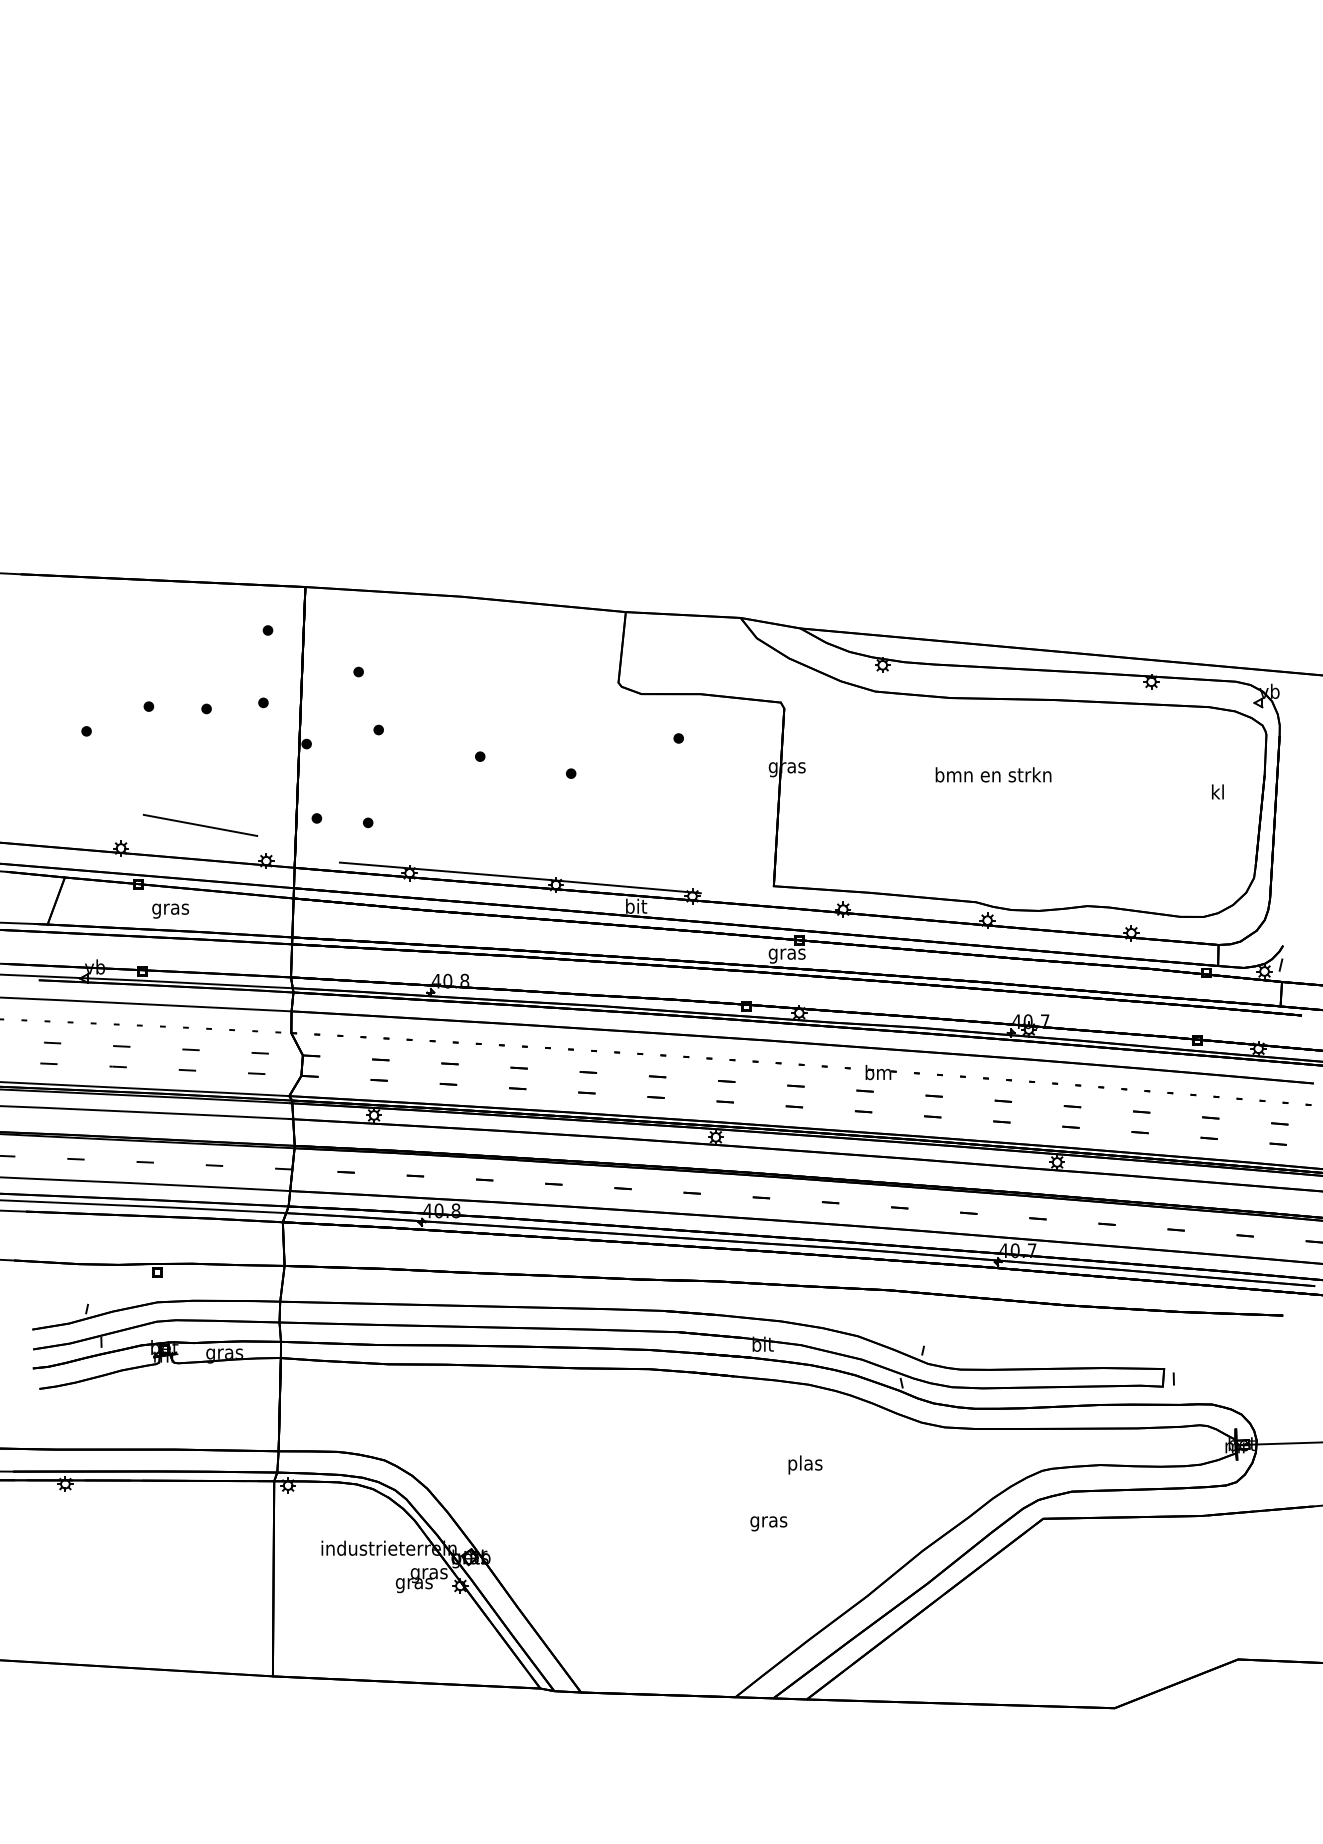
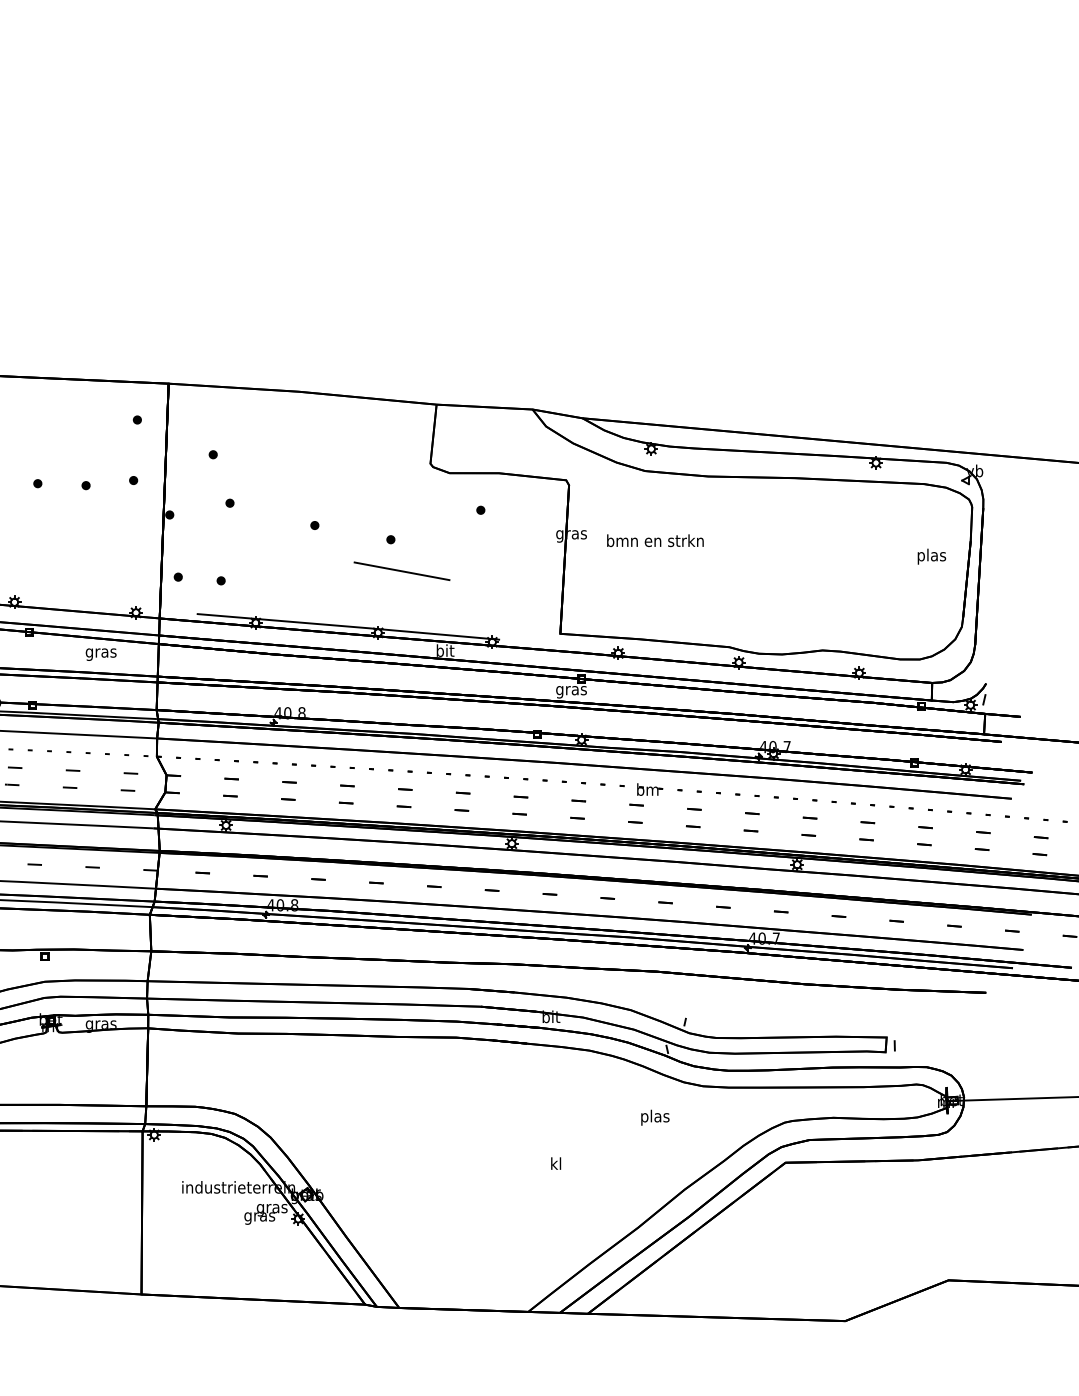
text: (993, 774) -> (655, 540), moved
text: (1218, 793) -> (932, 556), kl -> plas
line: (200, 824) -> (402, 570), moved
text: (170, 910) -> (101, 654), moved
text: (805, 1464) -> (655, 1117), moved
text: (768, 1521) -> (555, 1164), gras -> kl

